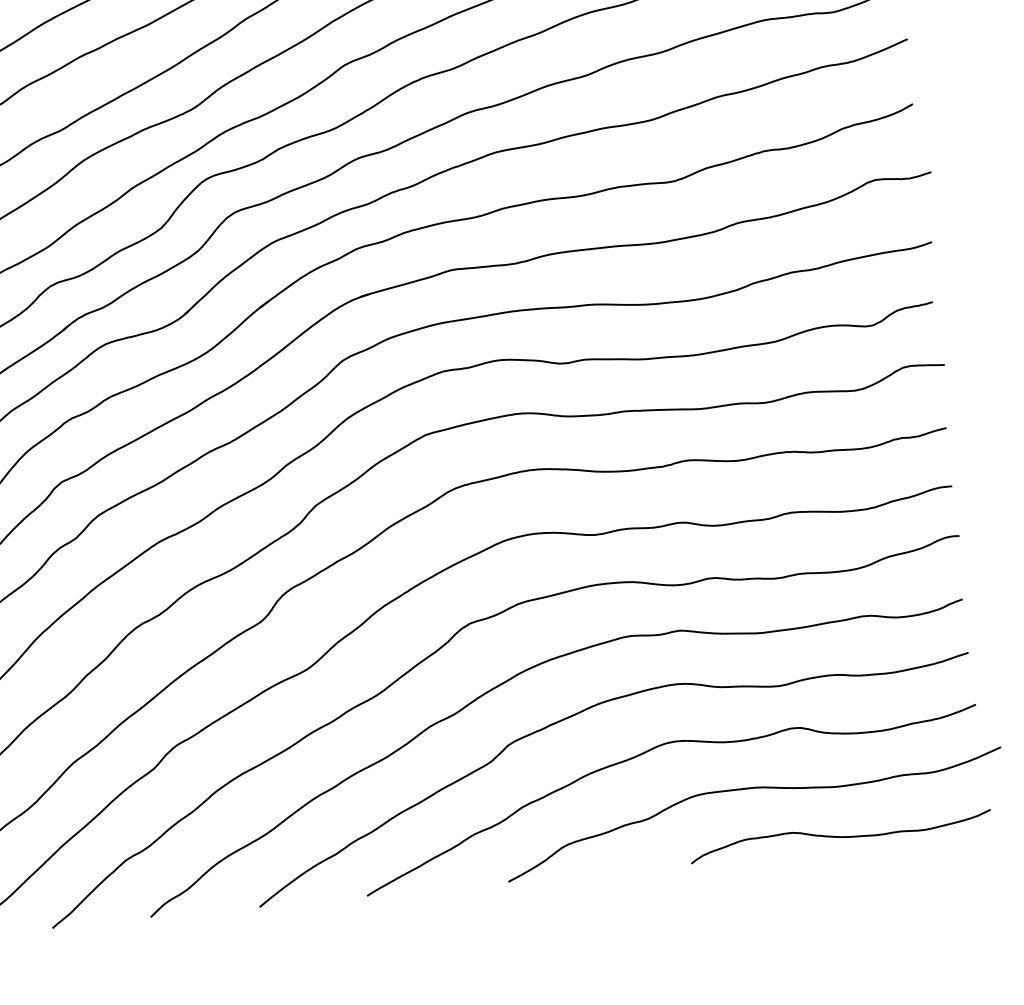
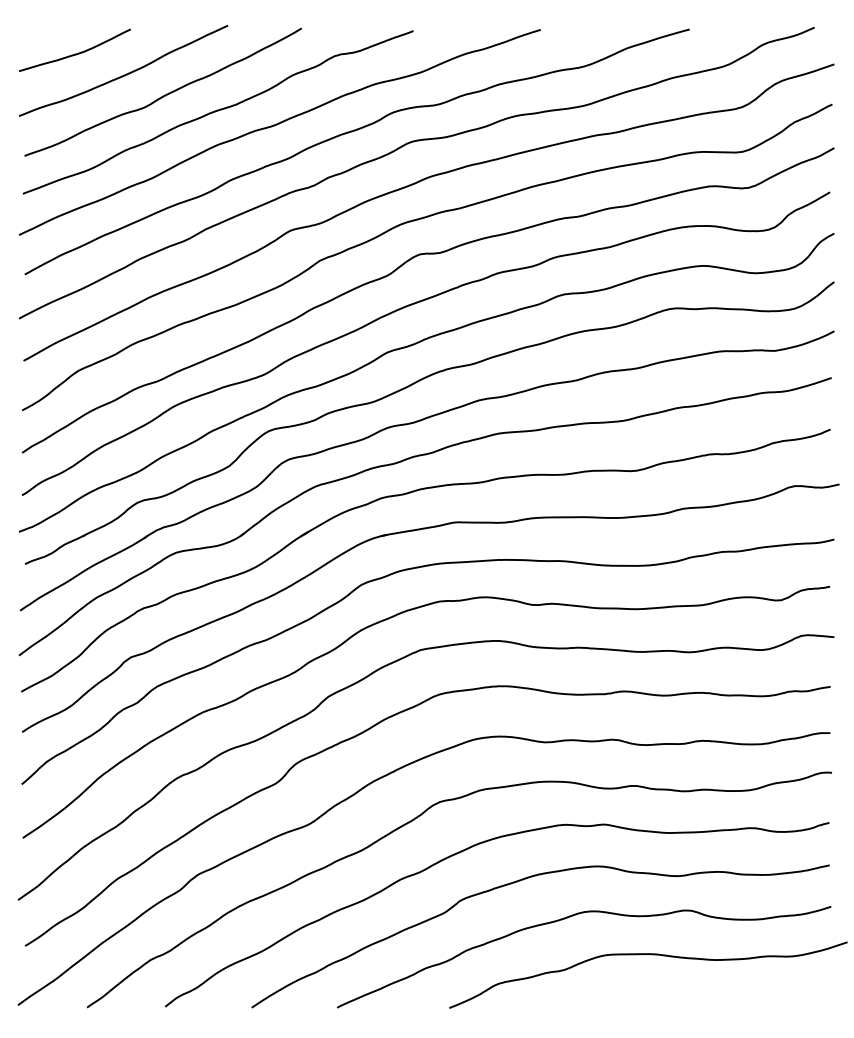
curve: (841, 836) -> (714, 999), removed

